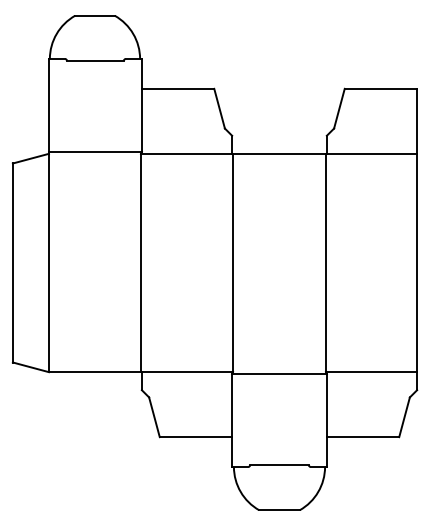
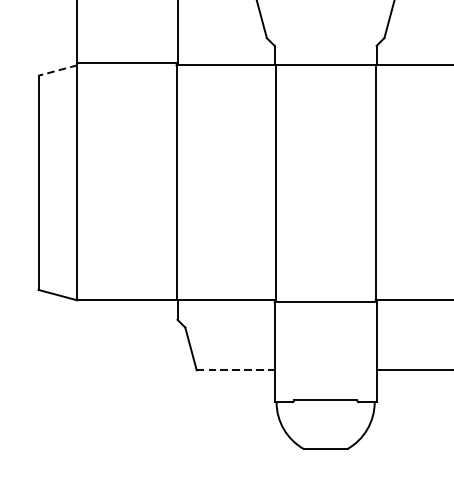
line: (30, 158) -> (57, 70), solid -> dashed
line: (196, 437) -> (236, 370), solid -> dashed

